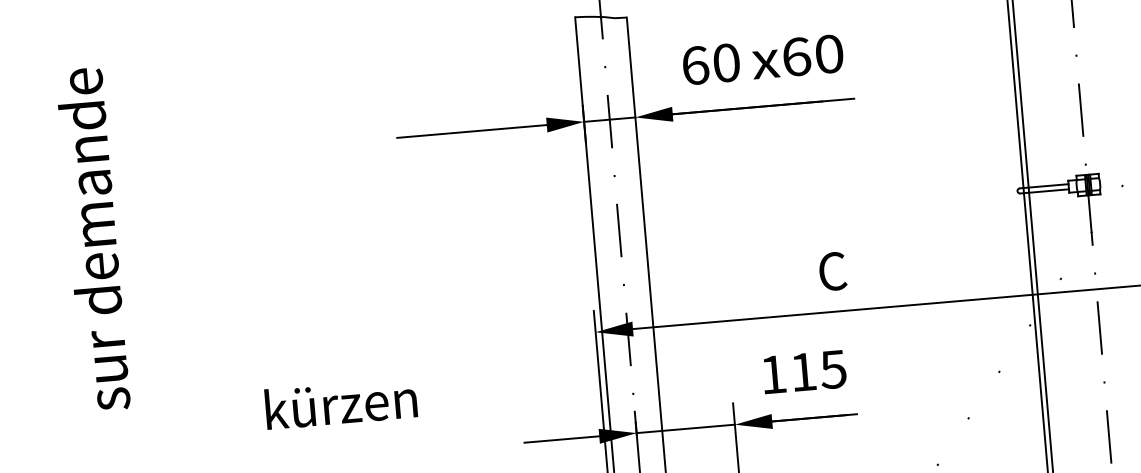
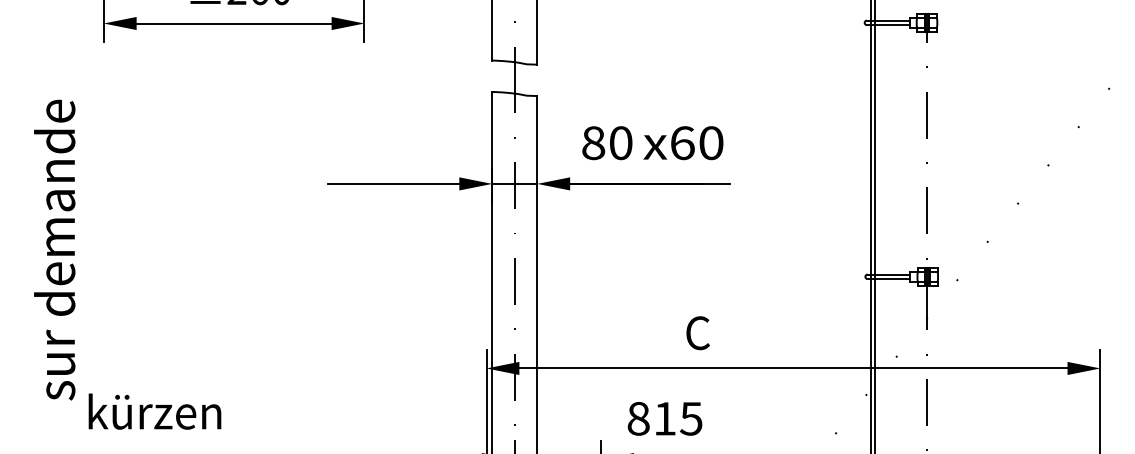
text: (695, 66) -> (593, 143), 60 -> 80
text: (773, 374) -> (638, 418), 115 -> 815
text: (340, 403) -> (154, 411), moved

